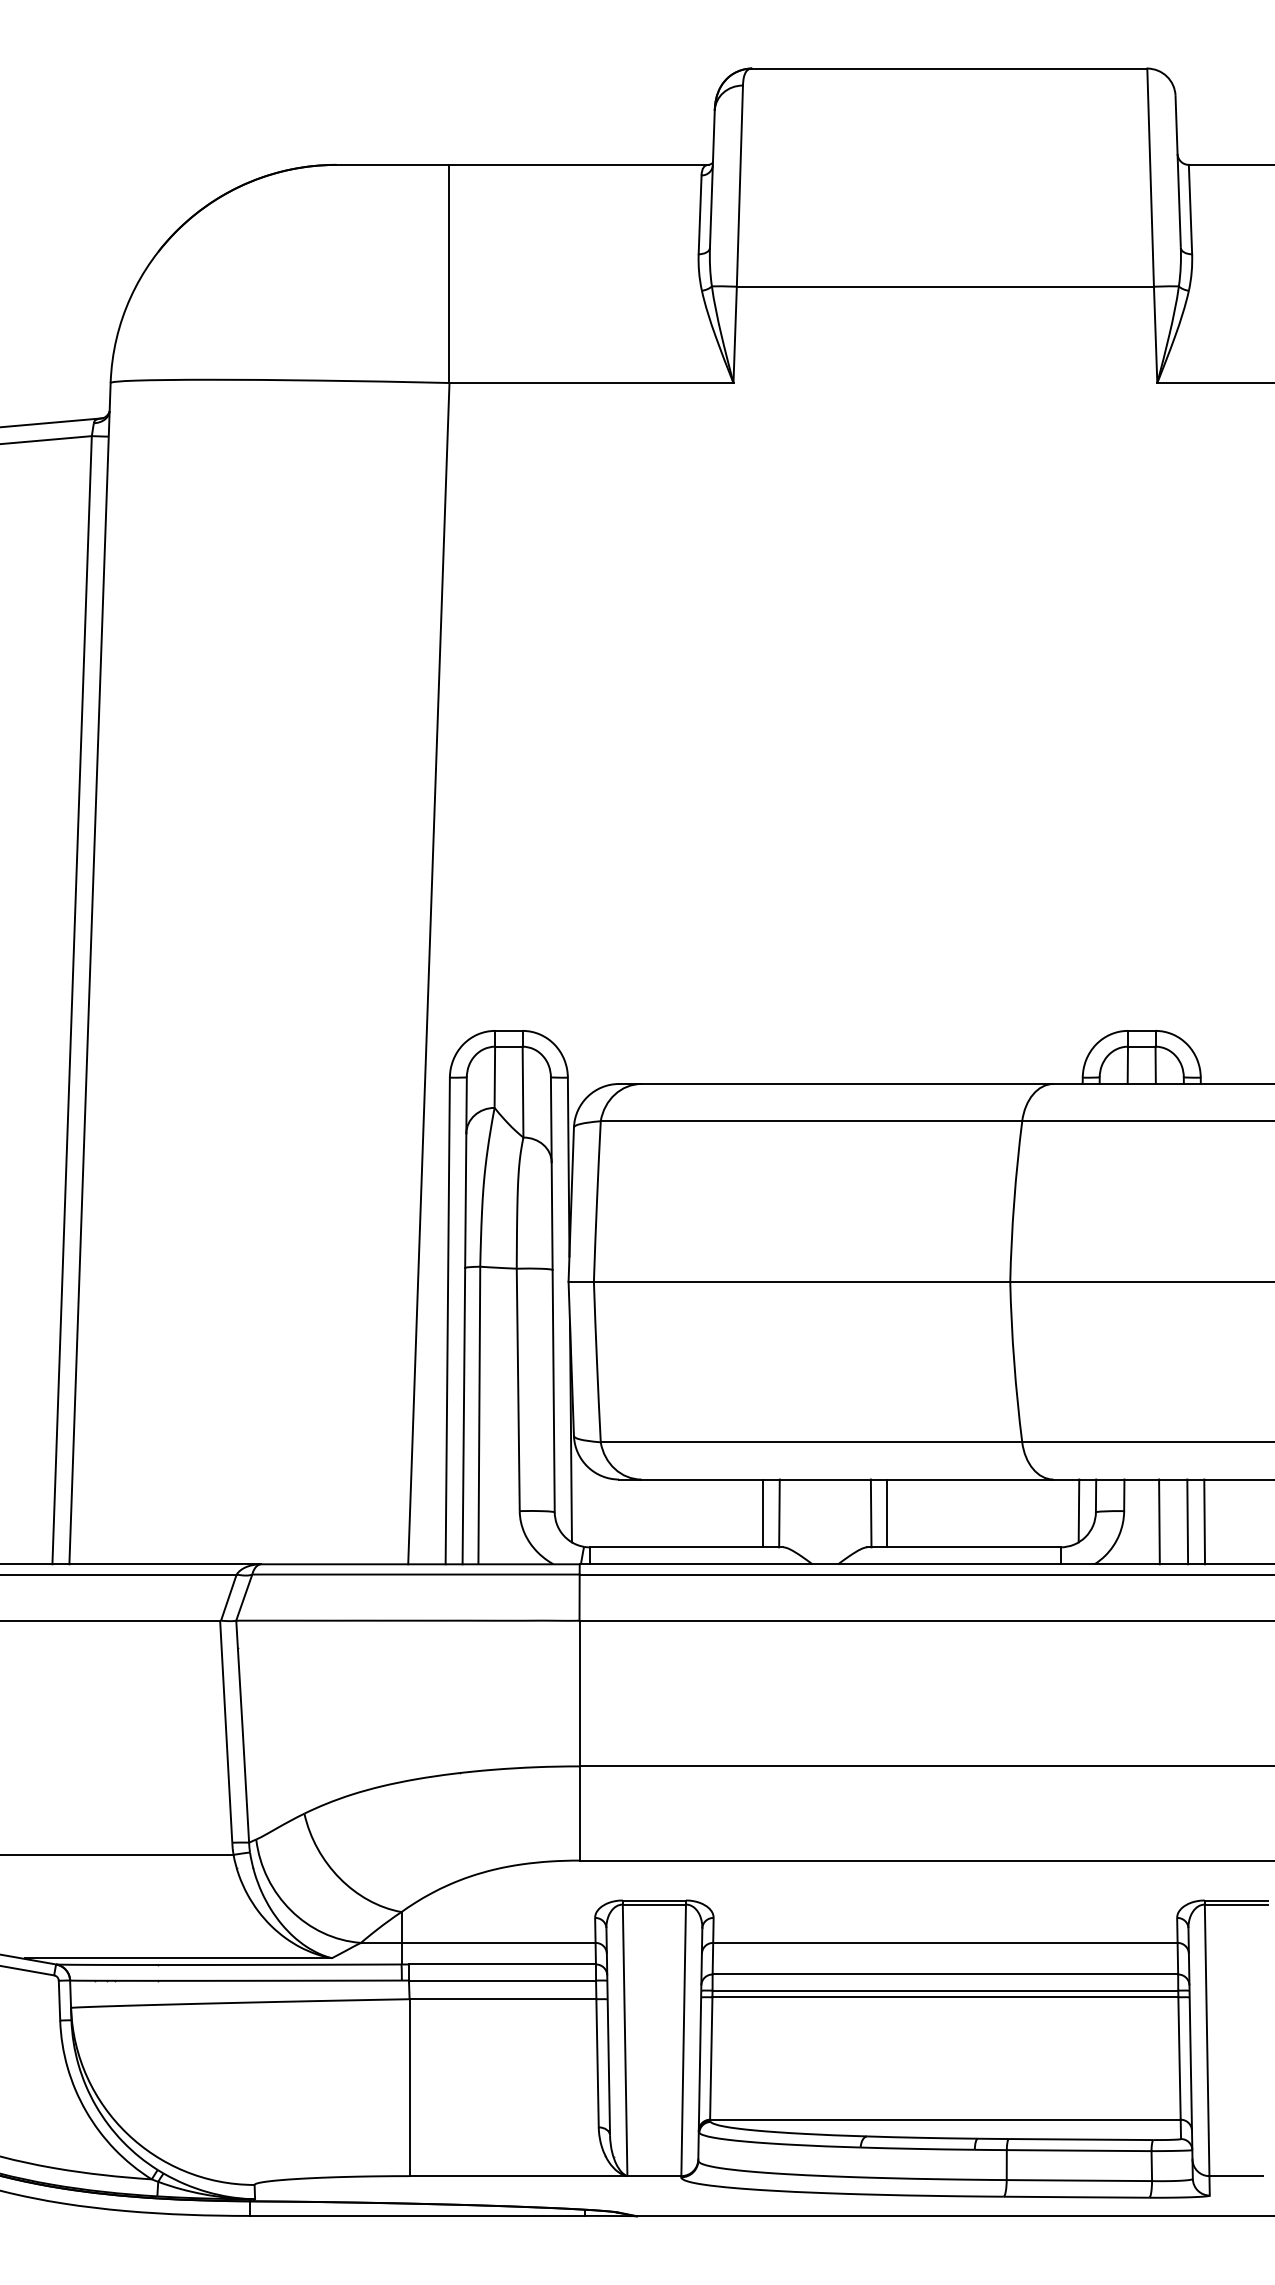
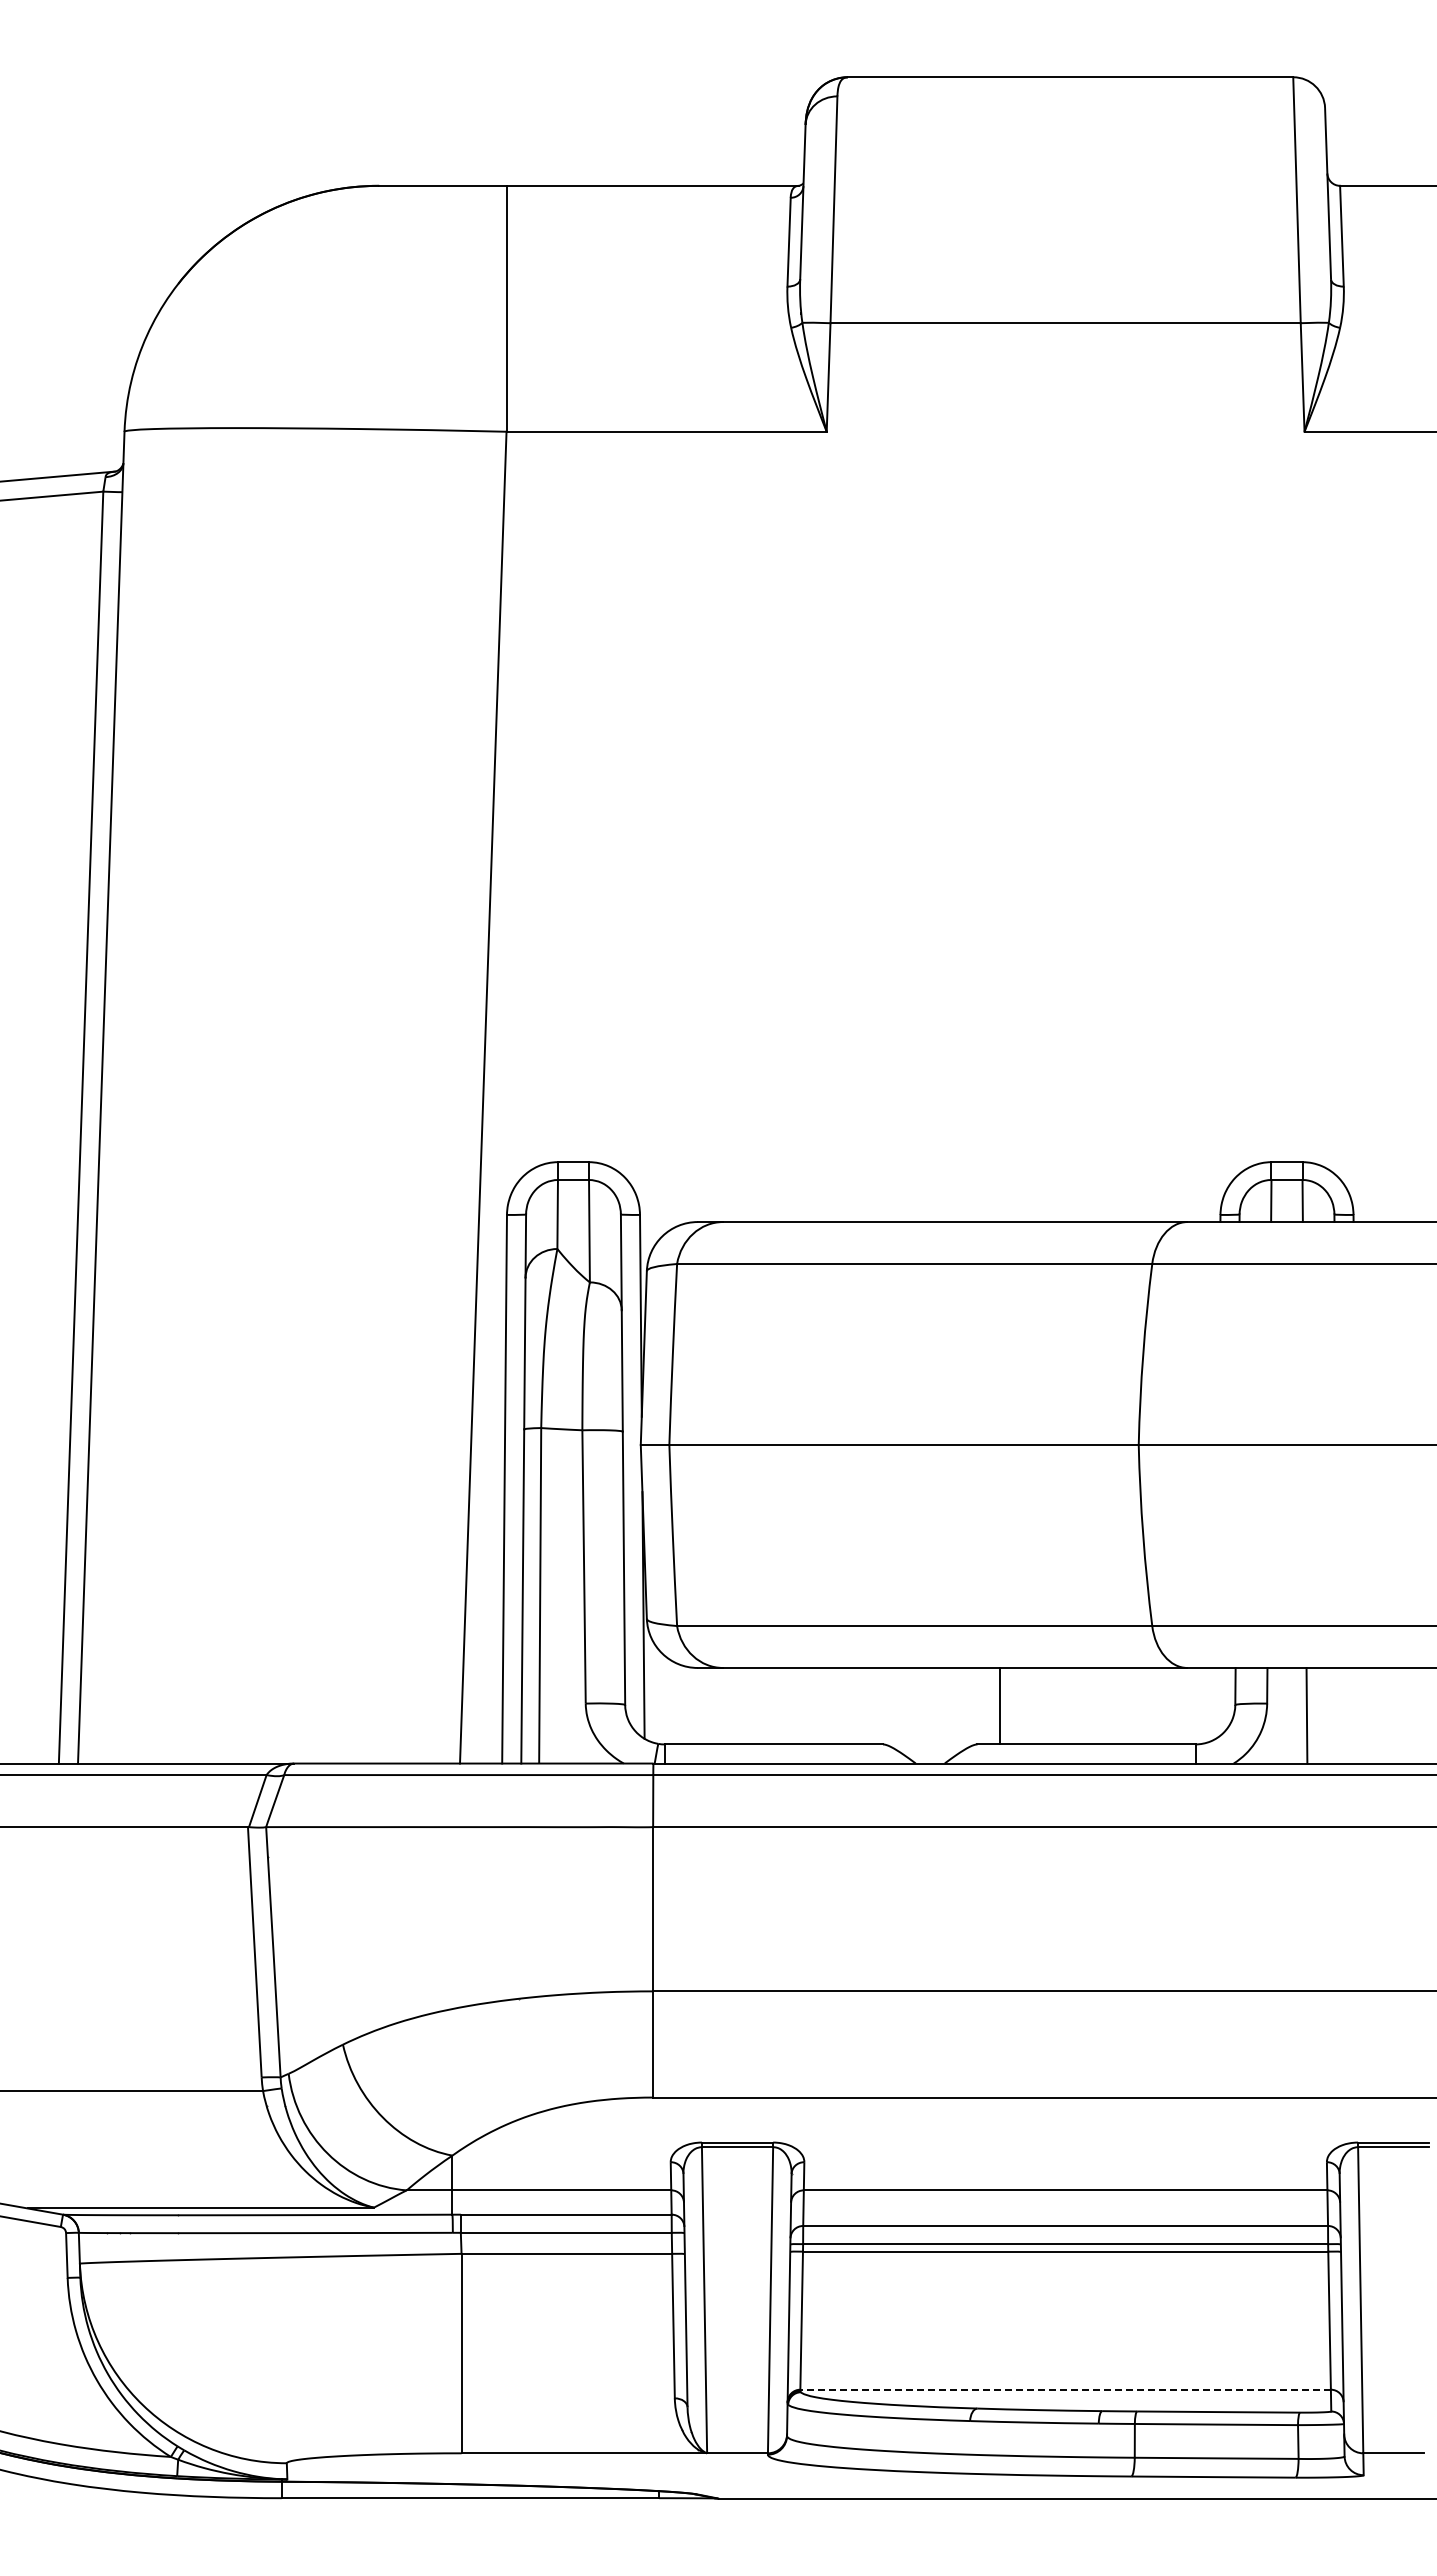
line: (1078, 1510) -> (1215, 1702), removed
line: (763, 1512) -> (860, 1705), removed
line: (779, 1512) -> (878, 1705), removed
line: (870, 1512) -> (981, 1705), removed
line: (1187, 1521) -> (1338, 1715), removed
line: (1204, 1521) -> (1357, 1715), removed
line: (945, 2119) -> (1065, 2389), solid -> dashed

